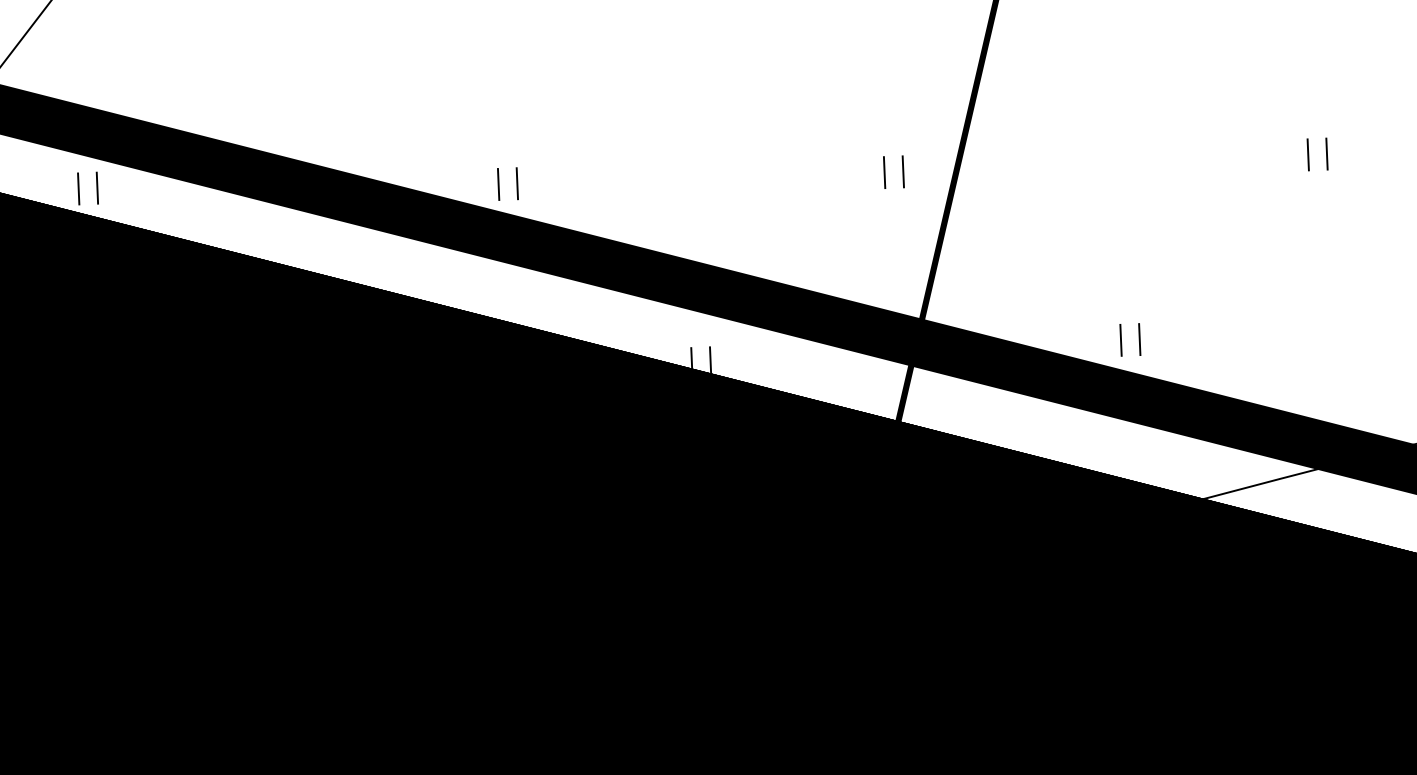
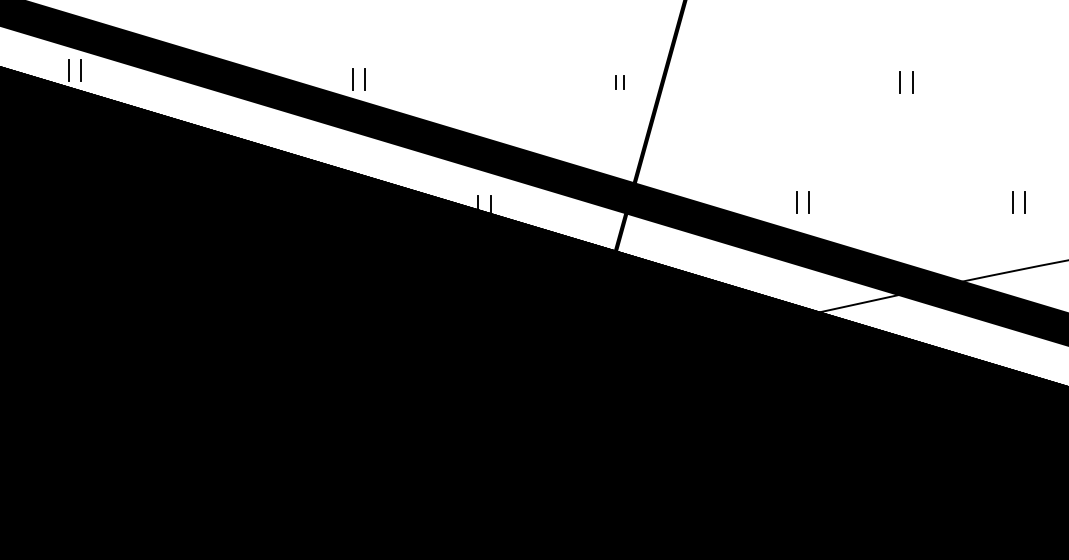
part: (893, 172) -> (619, 82), size x0.6
part: (1129, 339) -> (802, 202), moved

